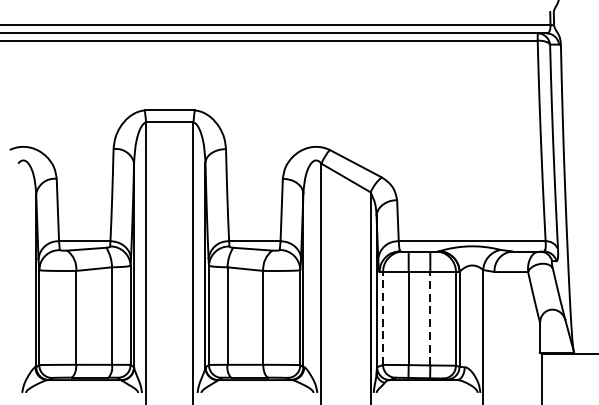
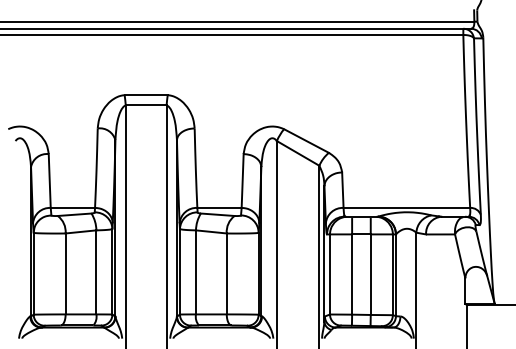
line: (383, 317) -> (330, 273), dashed -> solid
line: (430, 318) -> (370, 274), dashed -> solid

